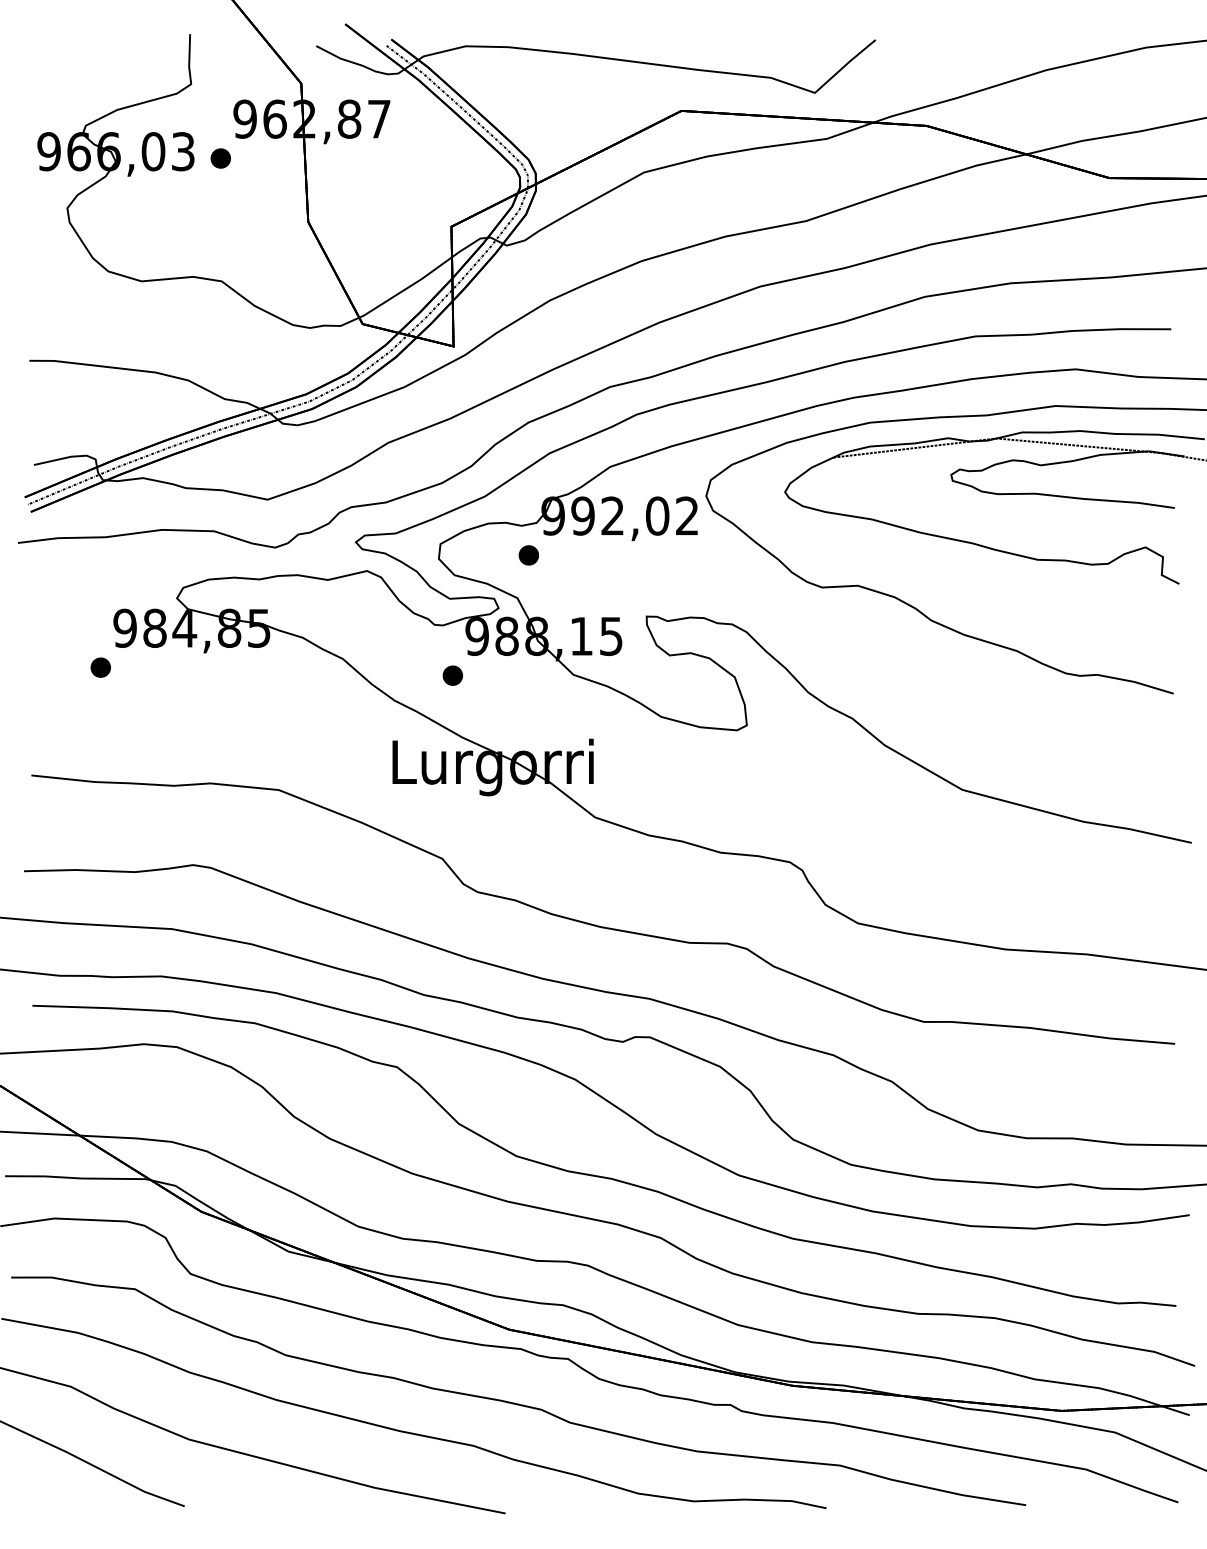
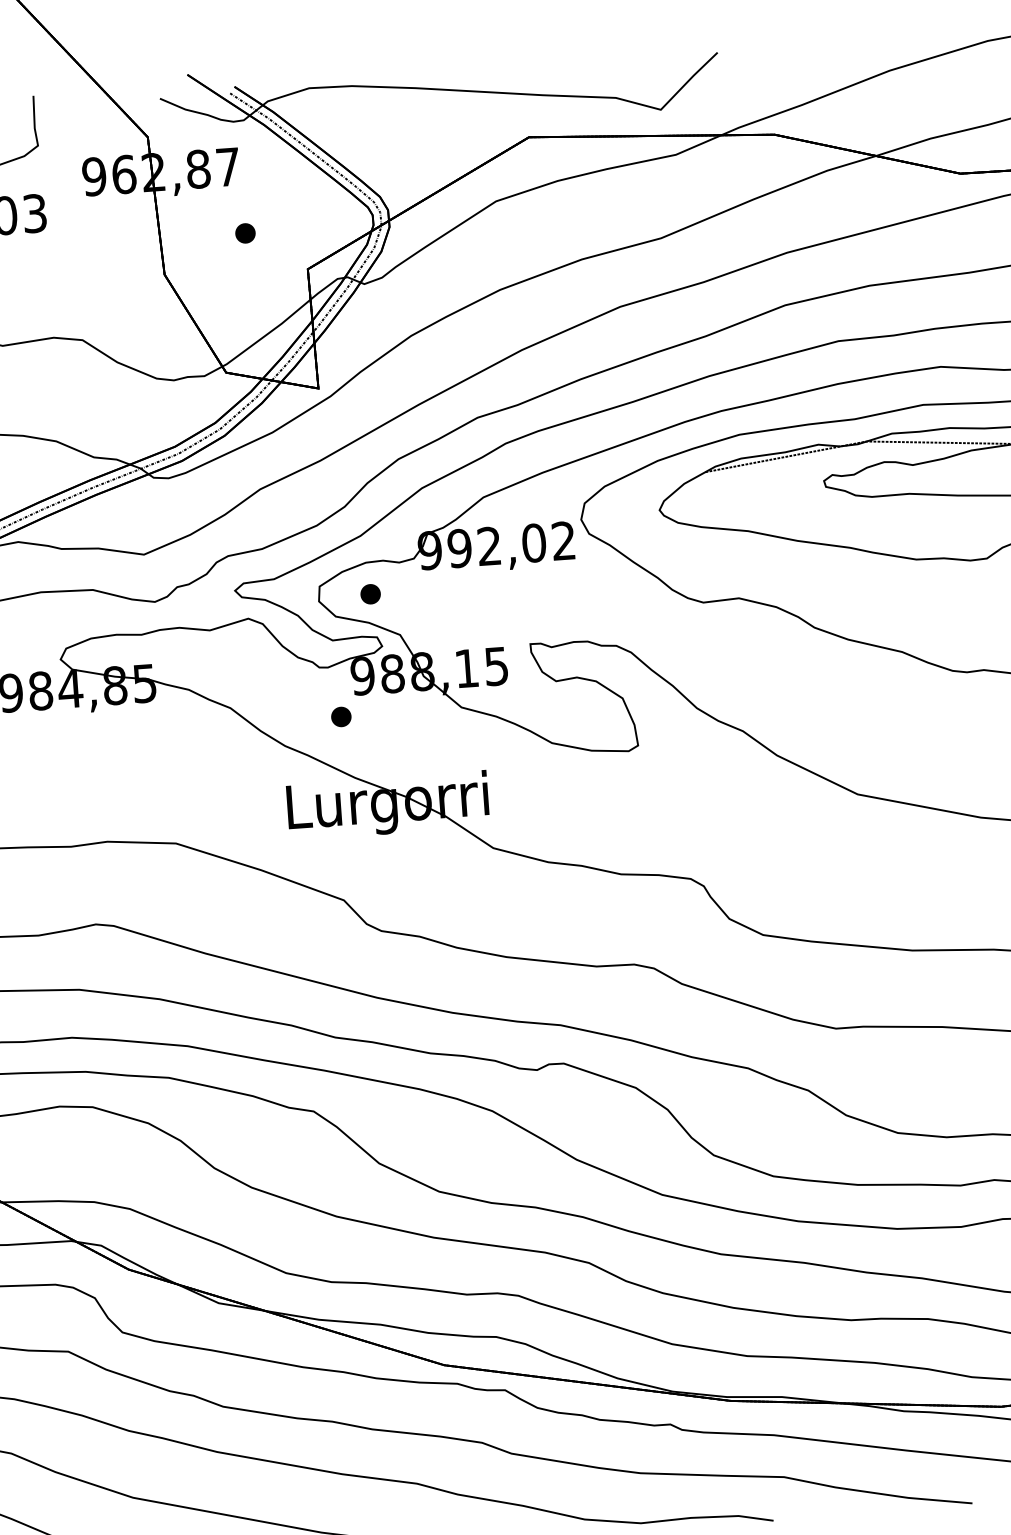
part: (220, 158) -> (245, 233), moved
part: (528, 555) -> (370, 594), moved

